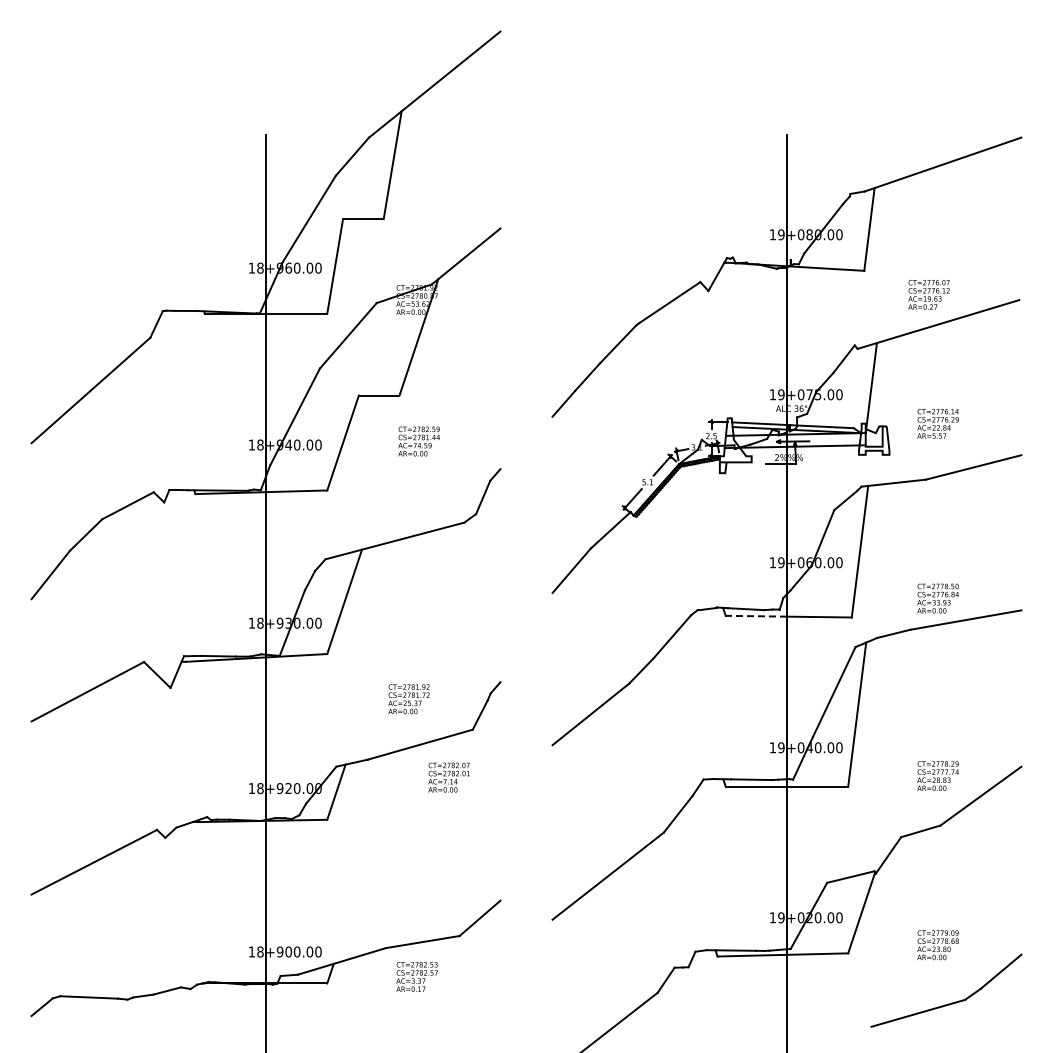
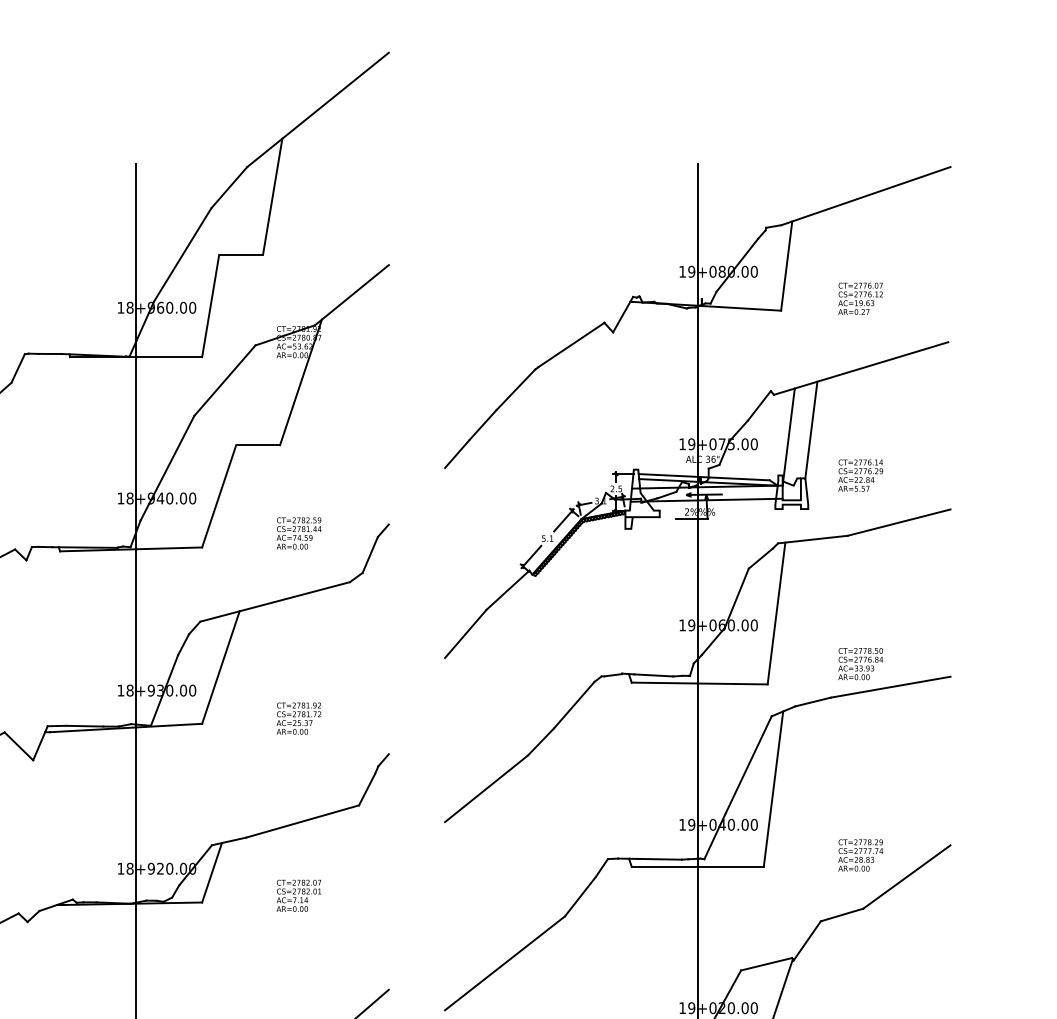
text: (928, 294) -> (860, 298), moved
line: (891, 381) -> (810, 429), added
text: (418, 441) -> (298, 533), moved
line: (756, 616) -> (664, 683), dashed -> solid
text: (408, 699) -> (298, 718), moved
text: (448, 777) -> (298, 895), moved

